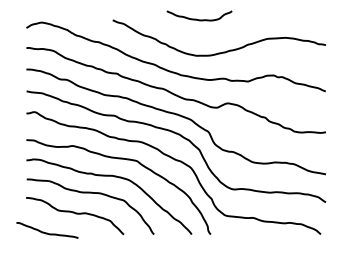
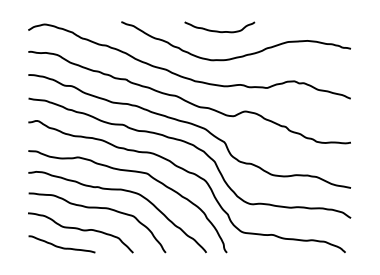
curve: (198, 18) -> (218, 30), moved
curve: (47, 232) -> (61, 246), moved

